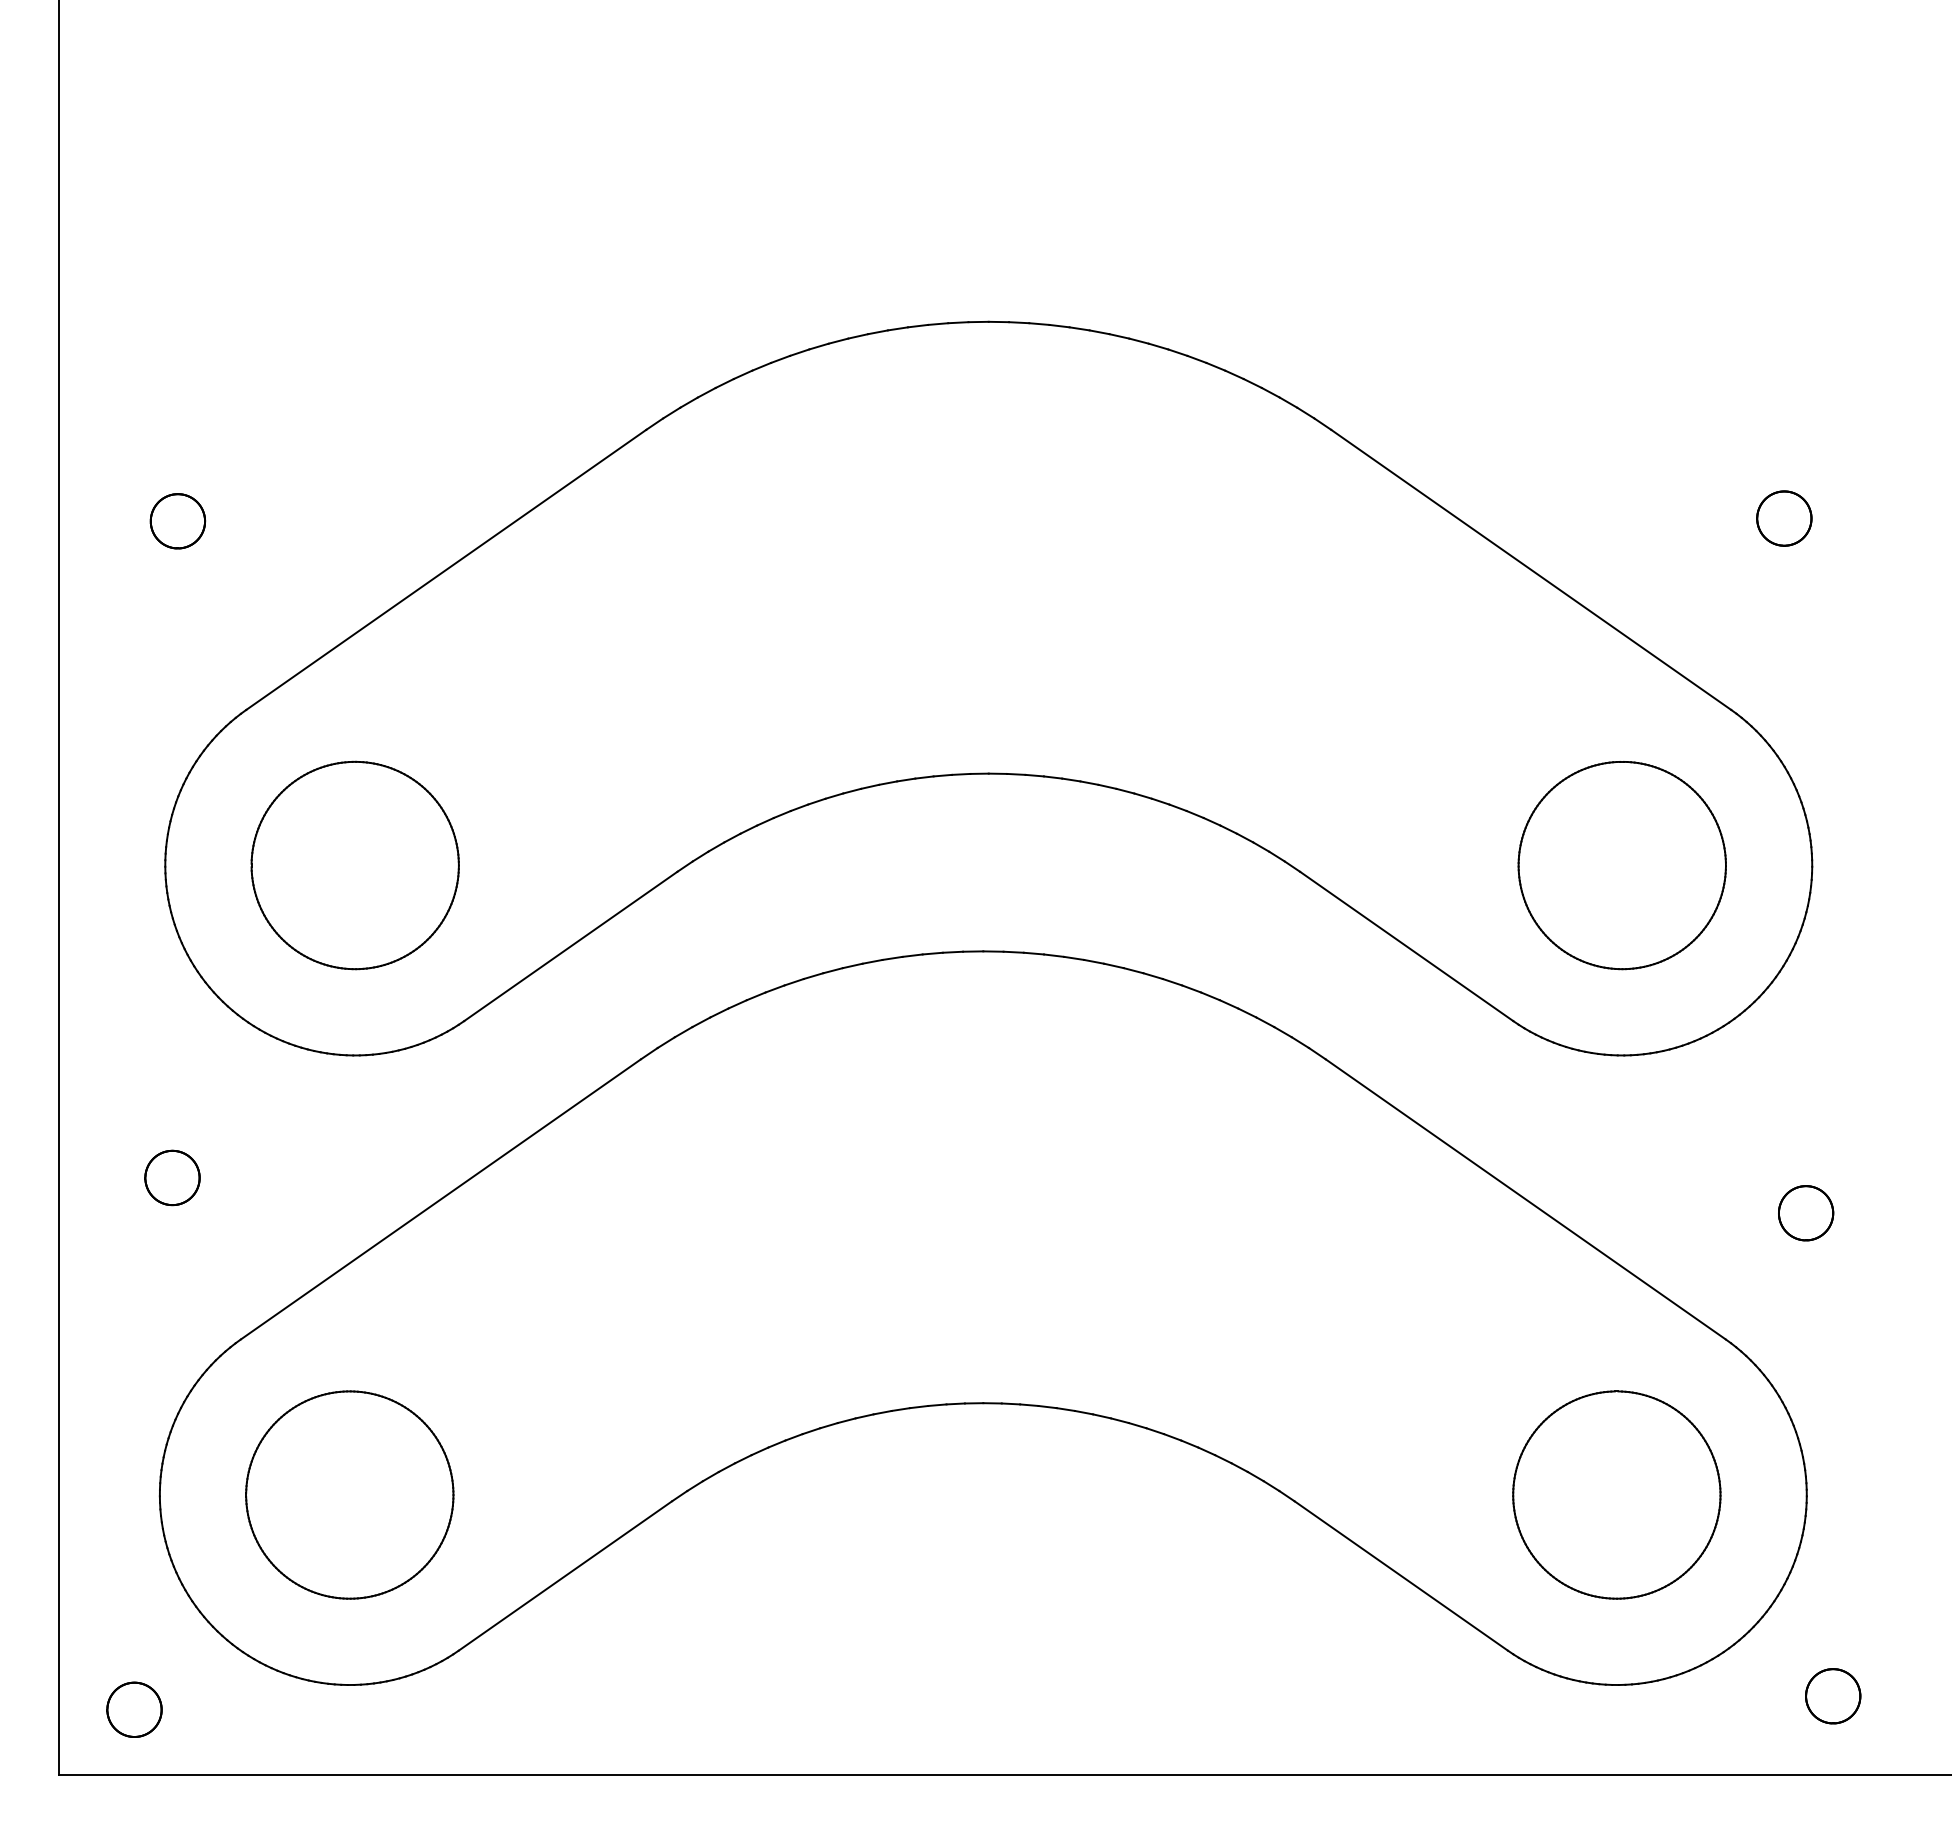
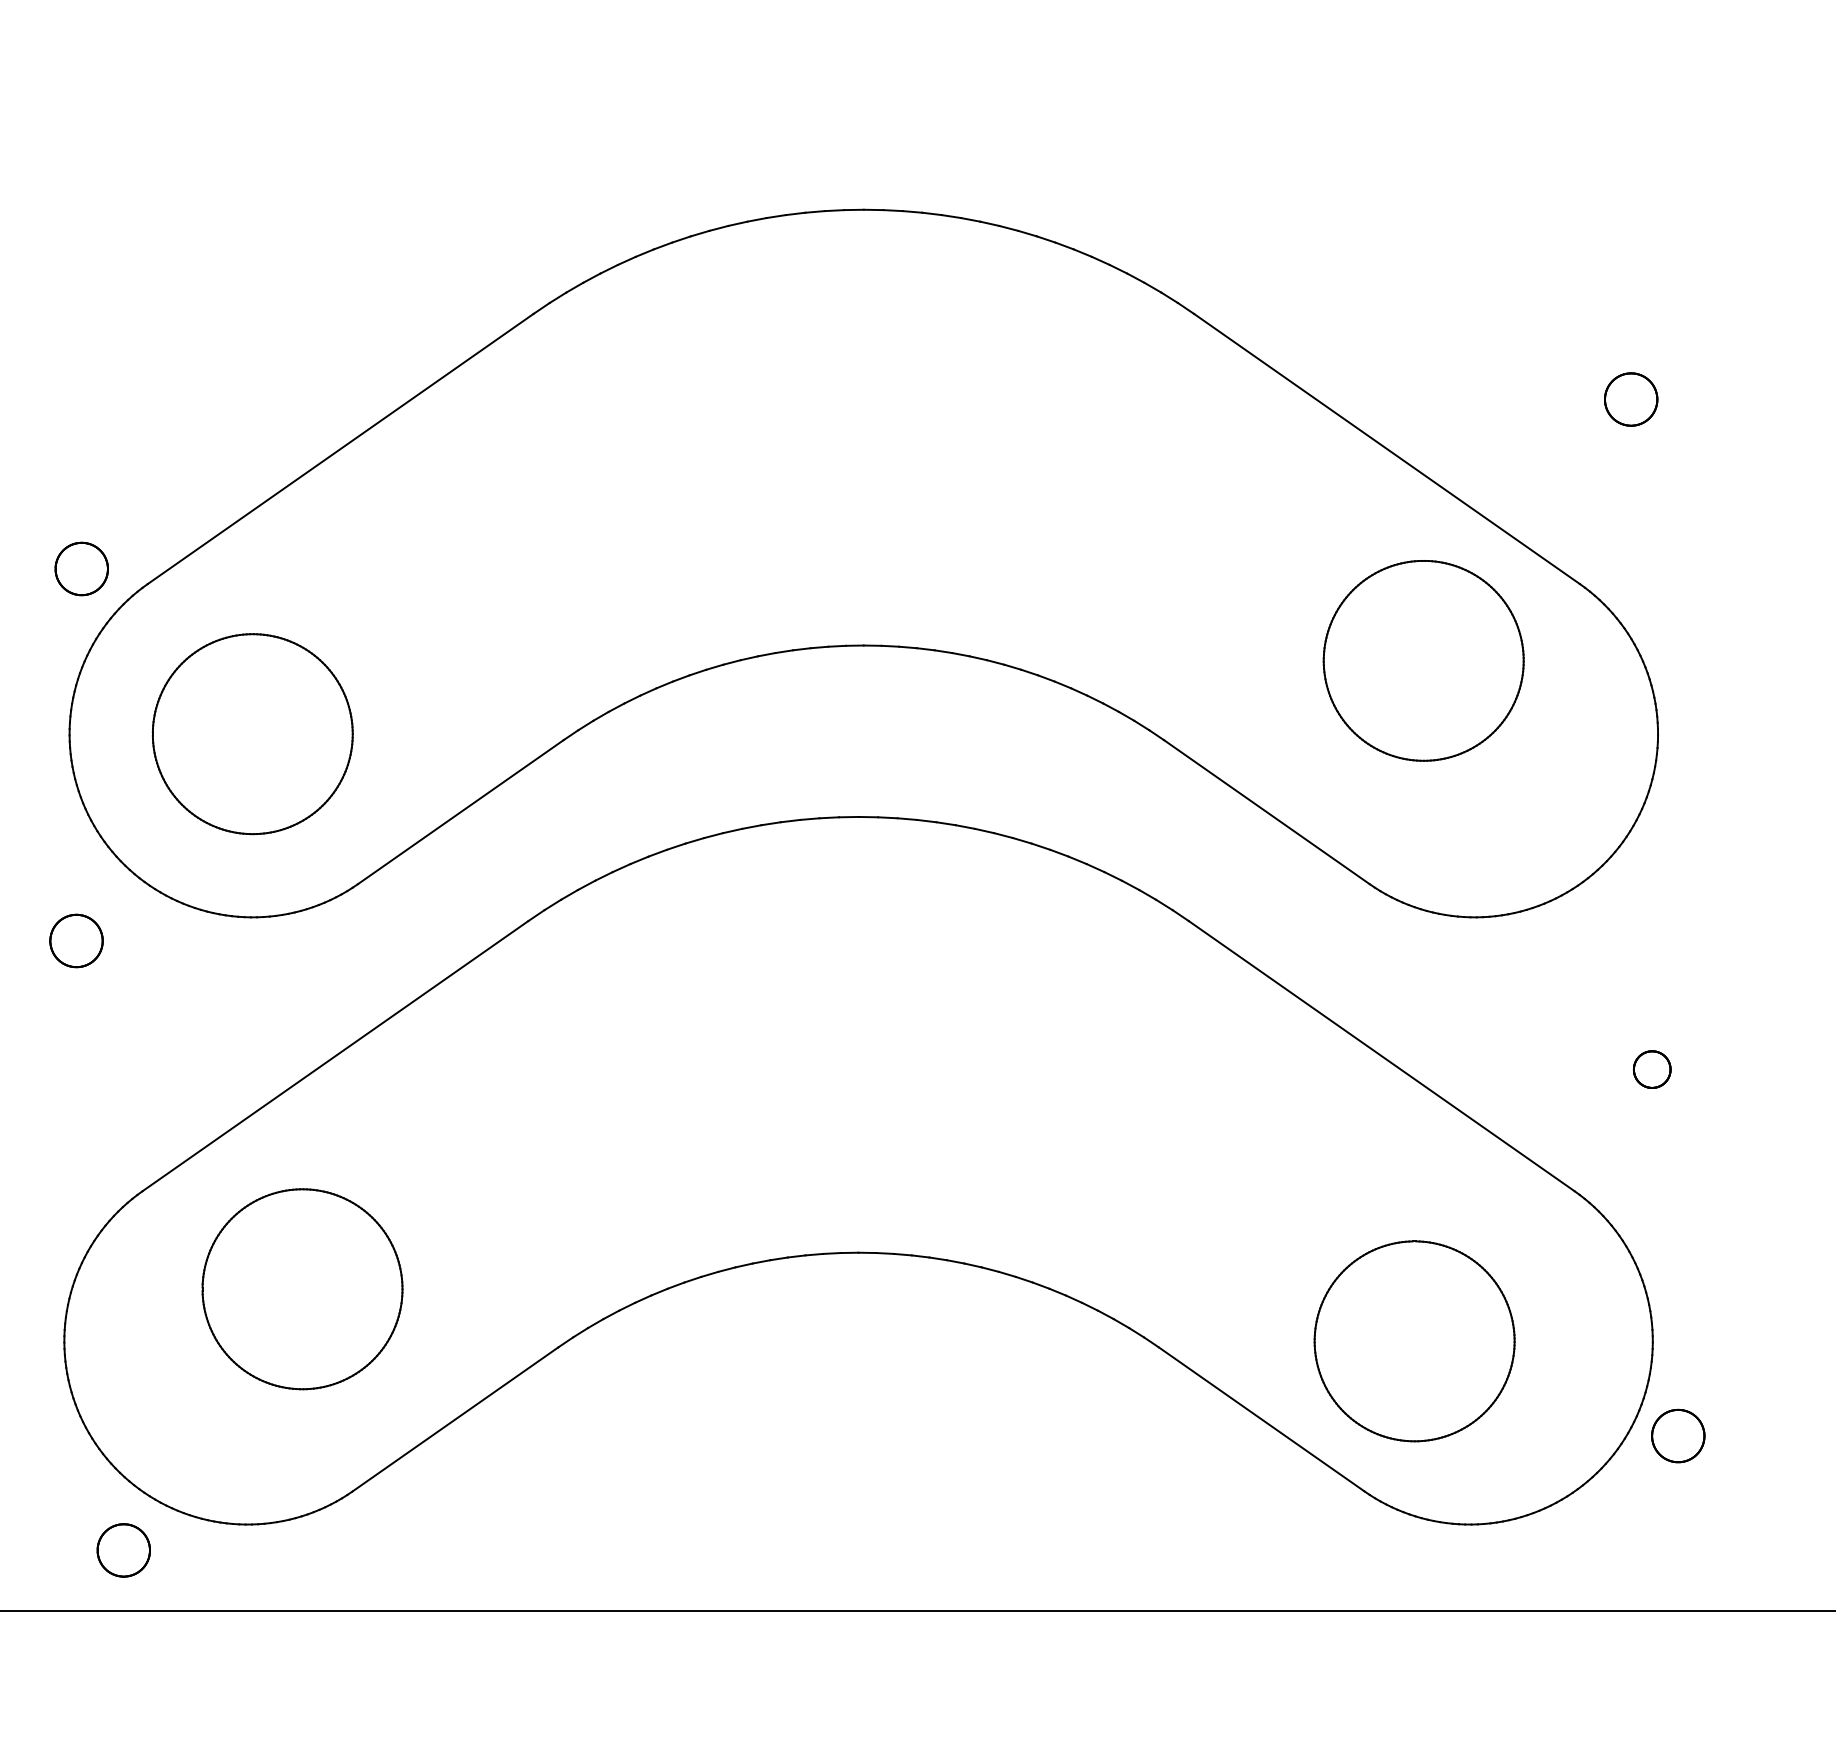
part: (177, 521) -> (81, 569), moved
part: (1621, 865) -> (1422, 660), moved
part: (172, 1177) -> (76, 940), moved
part: (1806, 1213) -> (1652, 1069), size x0.7
part: (349, 1494) -> (302, 1288), moved
part: (1616, 1494) -> (1414, 1340), moved
part: (1833, 1696) -> (1678, 1436), moved
part: (134, 1709) -> (123, 1550), moved

